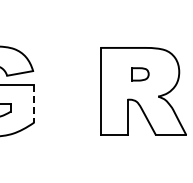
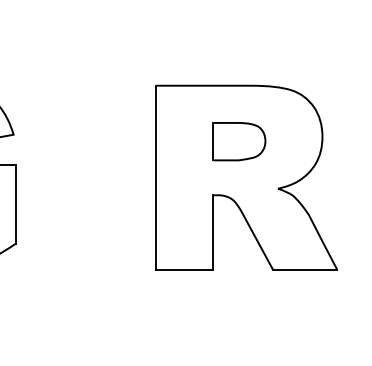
part: (140, 74) -> (240, 141), size x1.43
line: (34, 103) -> (16, 203), dashed -> solid

